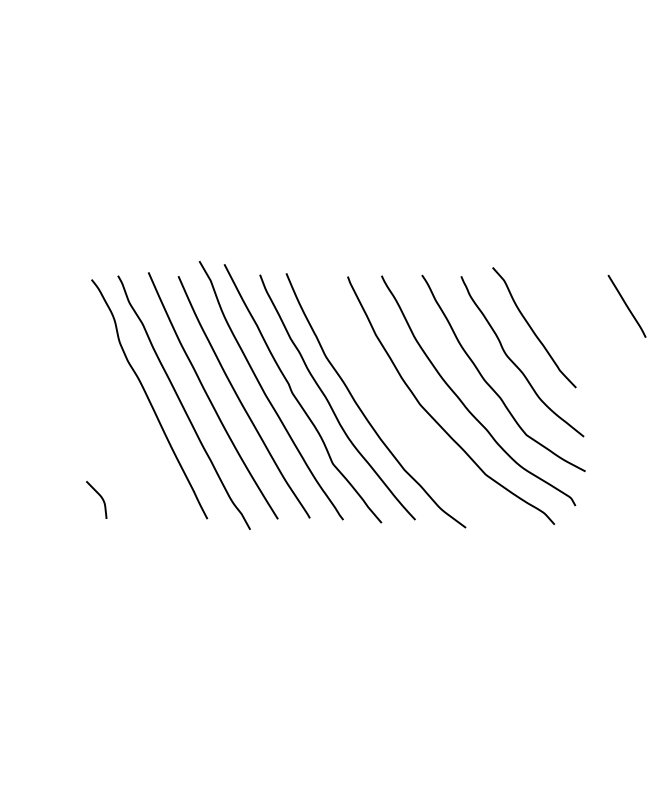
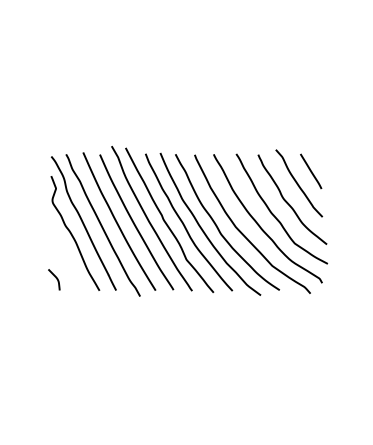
line: (627, 306) -> (311, 171), moved
curve: (390, 406) -> (218, 227), added
curve: (131, 420) -> (73, 235), added

